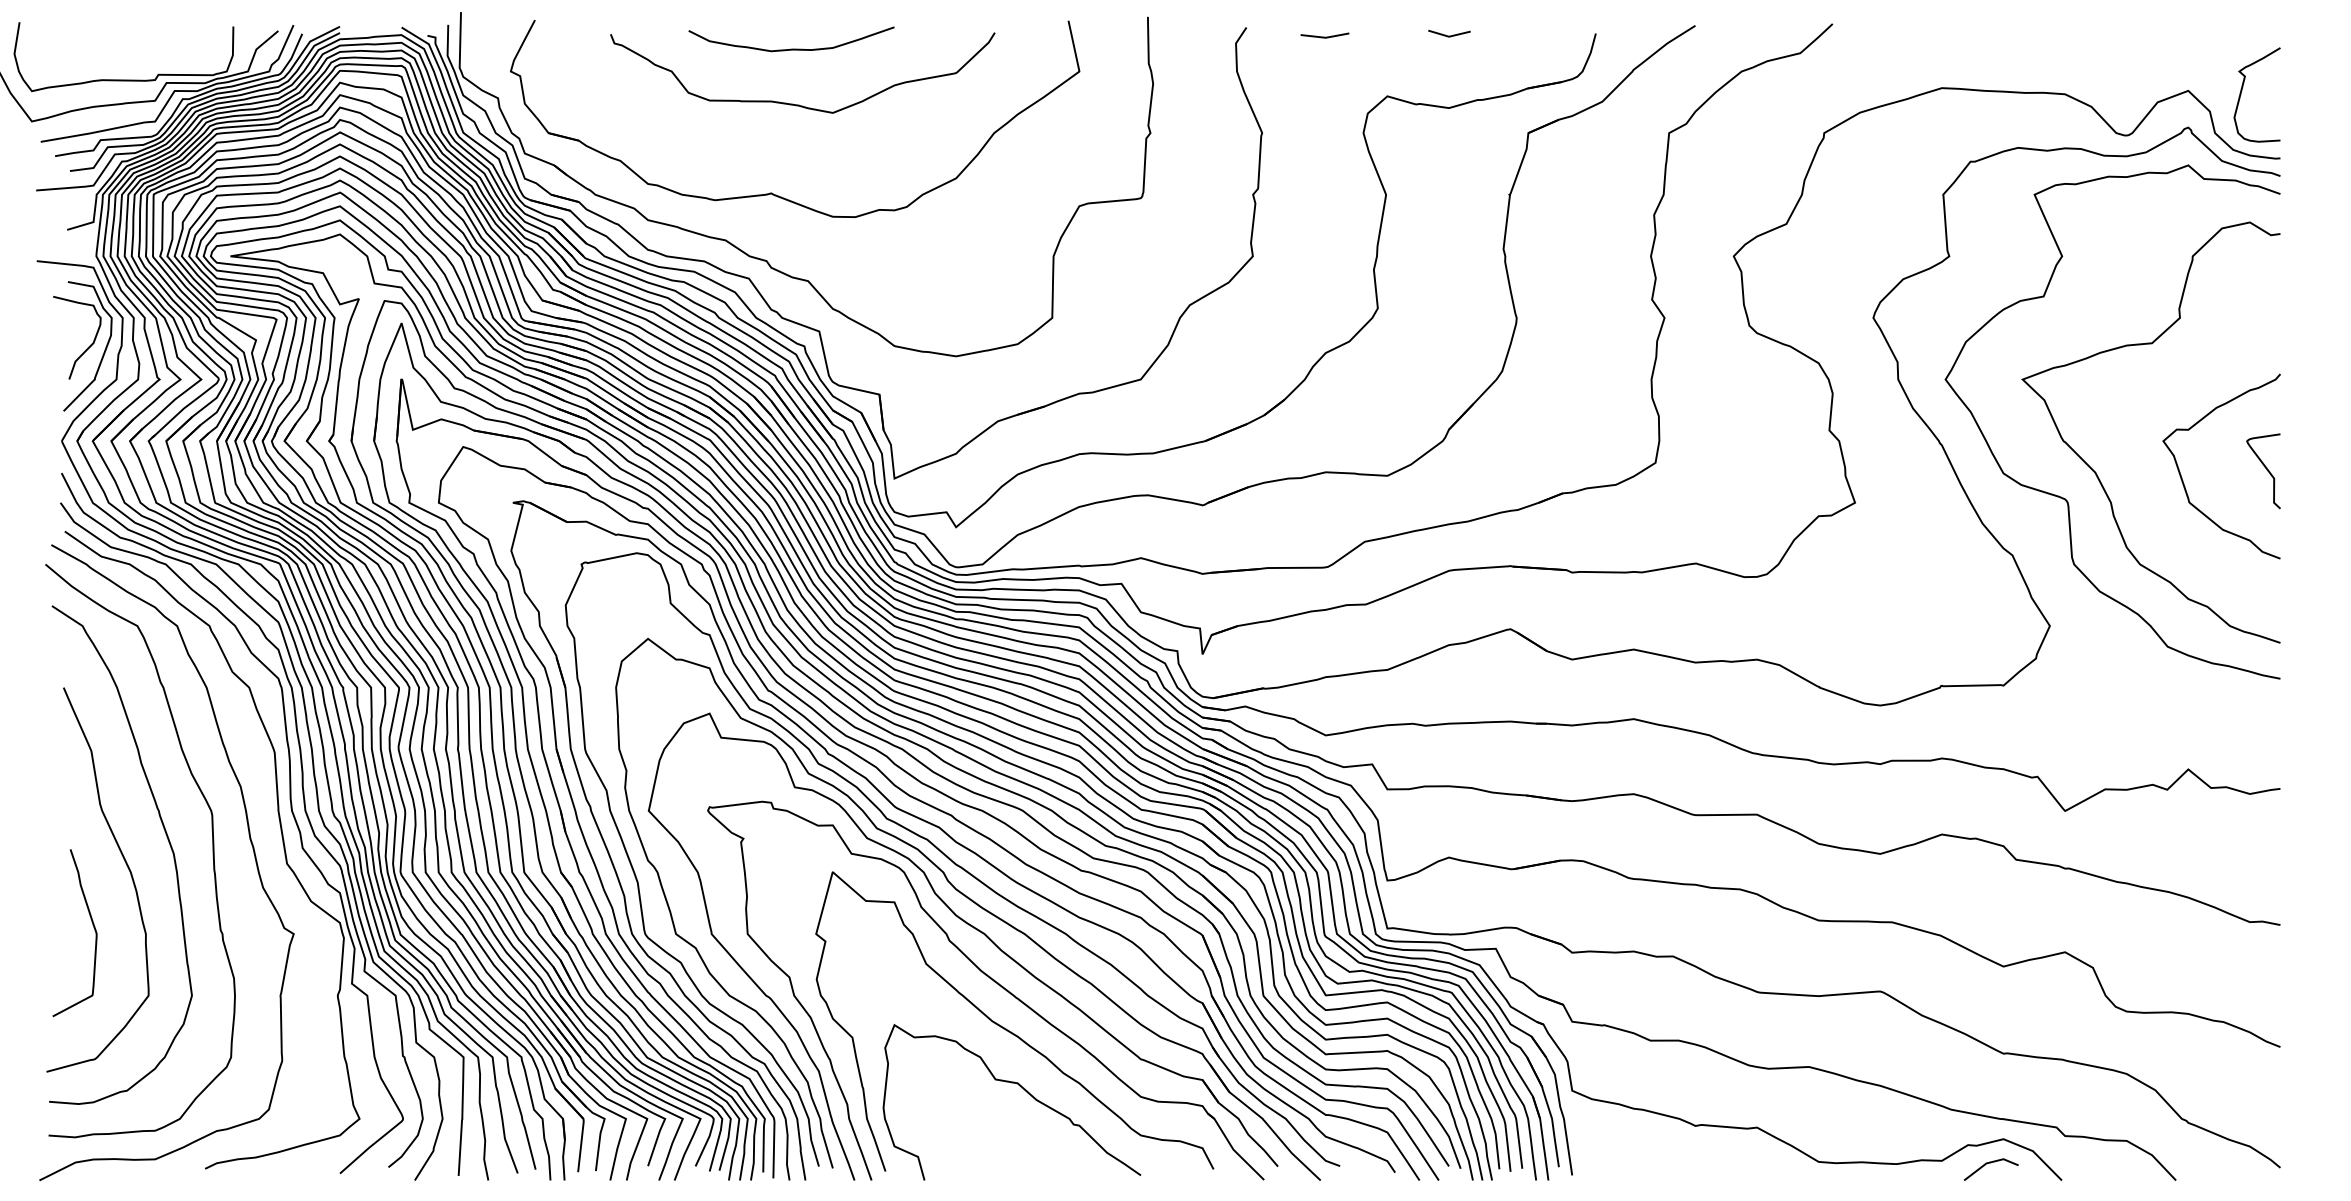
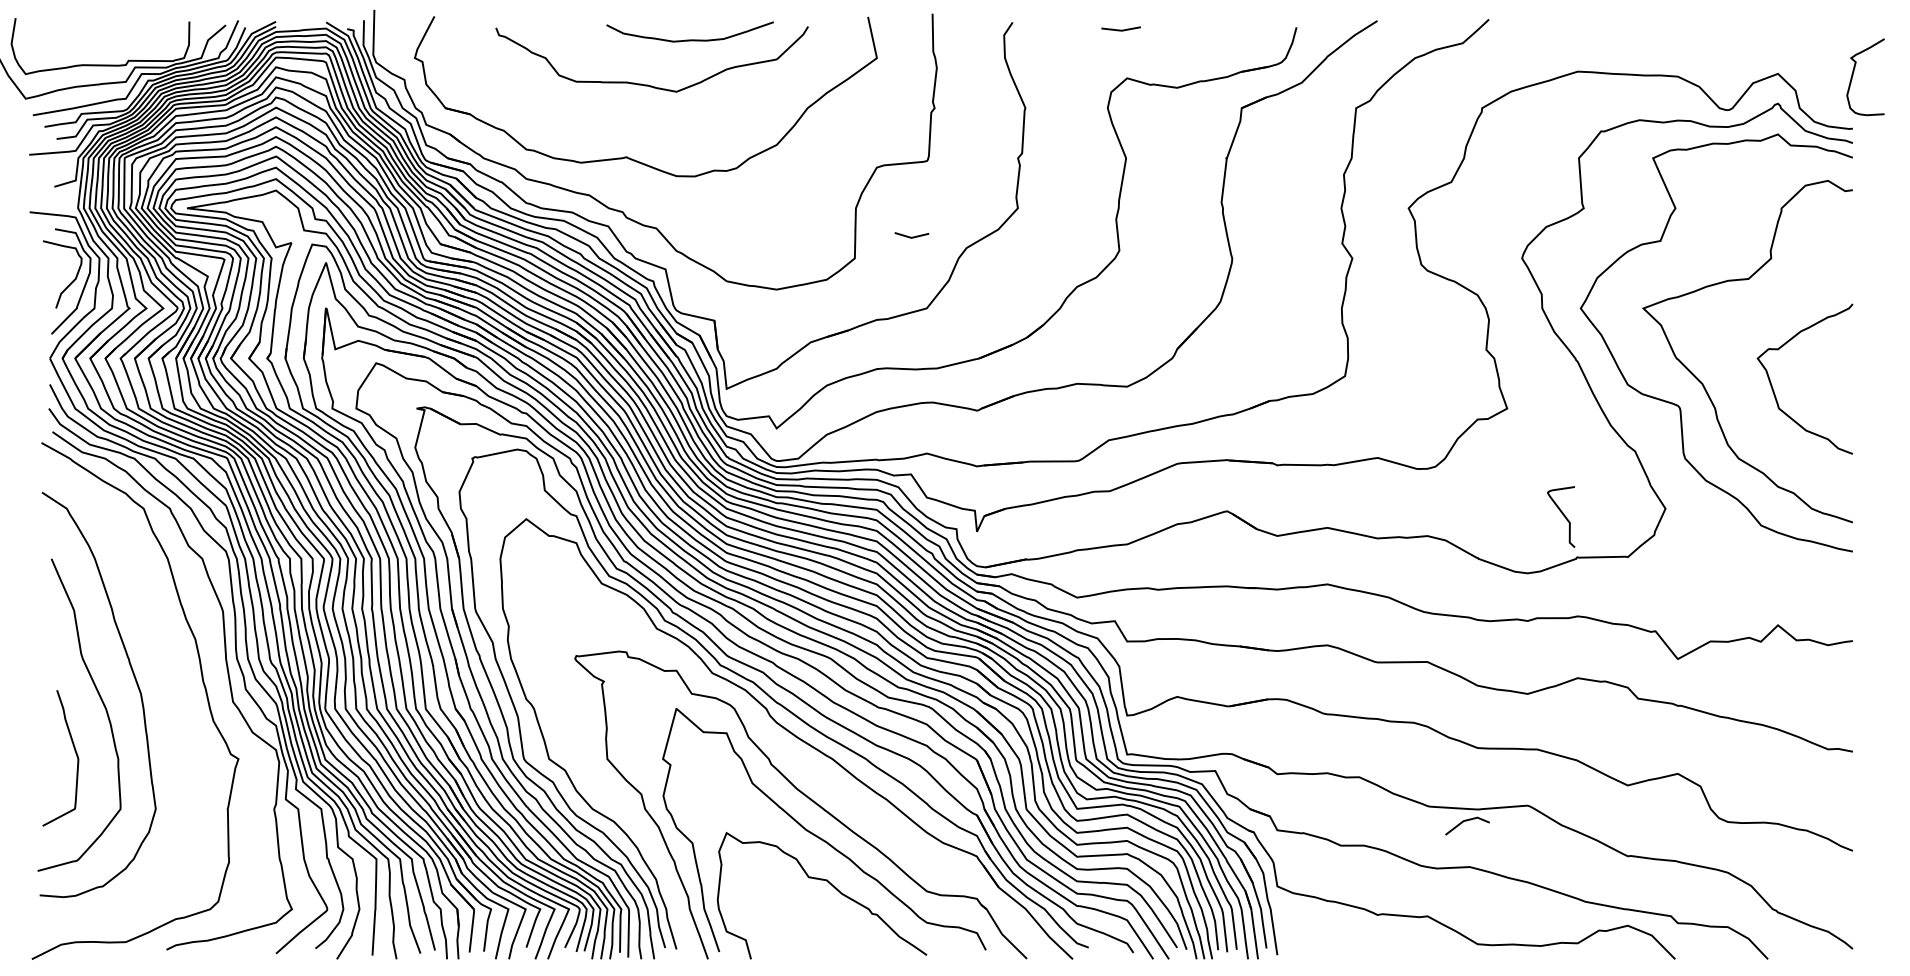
line: (1449, 35) -> (911, 236), moved
line: (1324, 36) -> (1120, 29), moved
curve: (791, 48) -> (690, 39), moved
curve: (2242, 91) -> (1853, 74), moved
curve: (2266, 470) -> (1563, 516), moved
curve: (212, 851) -> (172, 691), removed
part: (973, 928) -> (790, 754), removed
line: (1987, 1164) -> (1464, 821), moved

